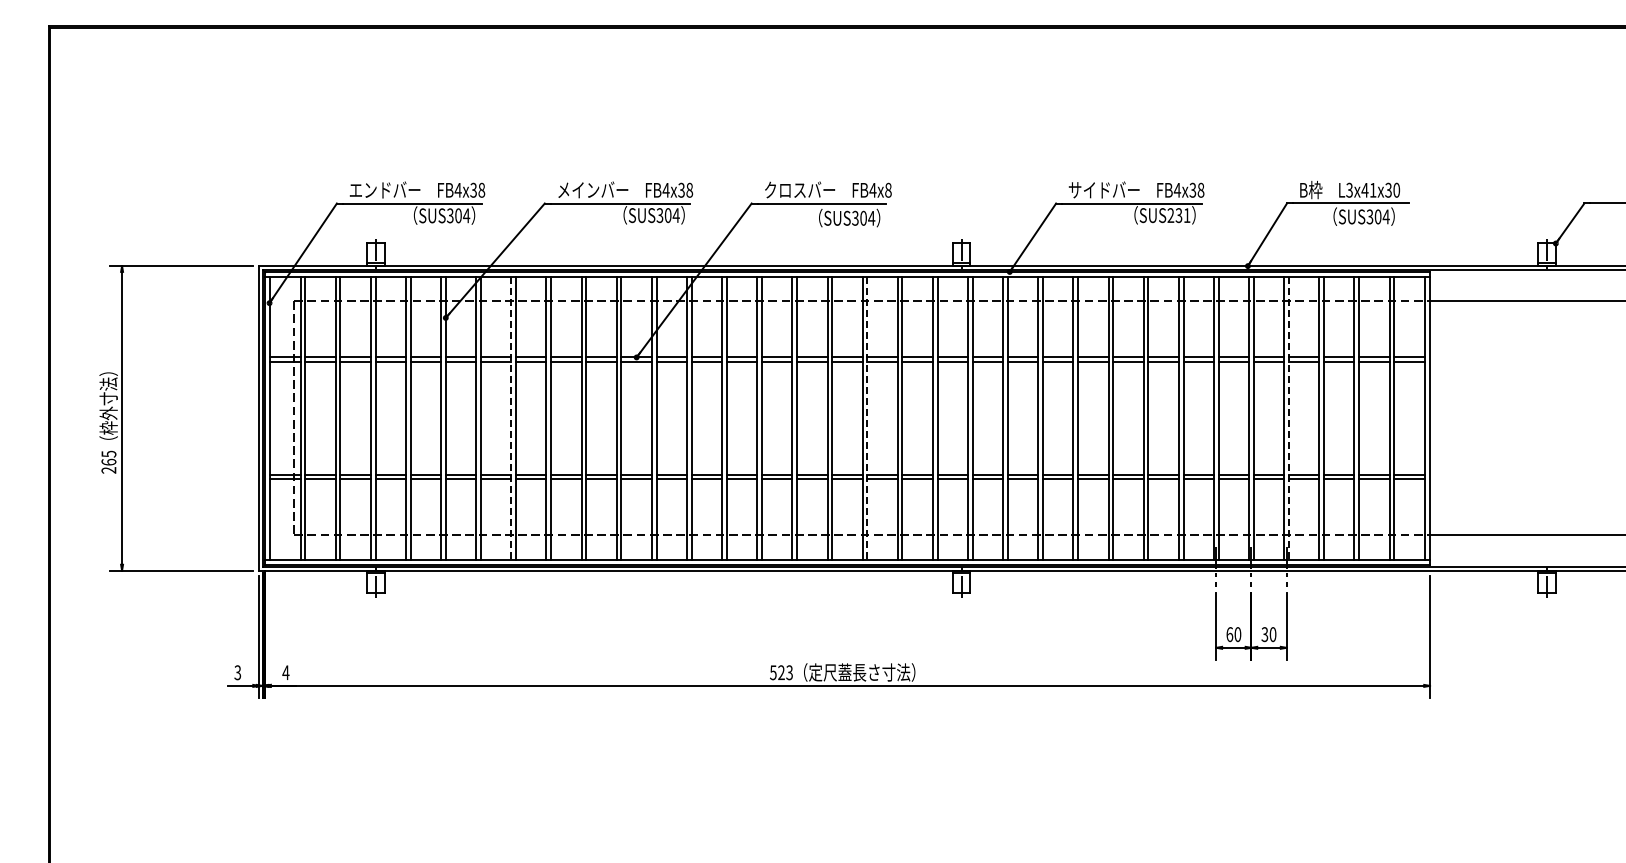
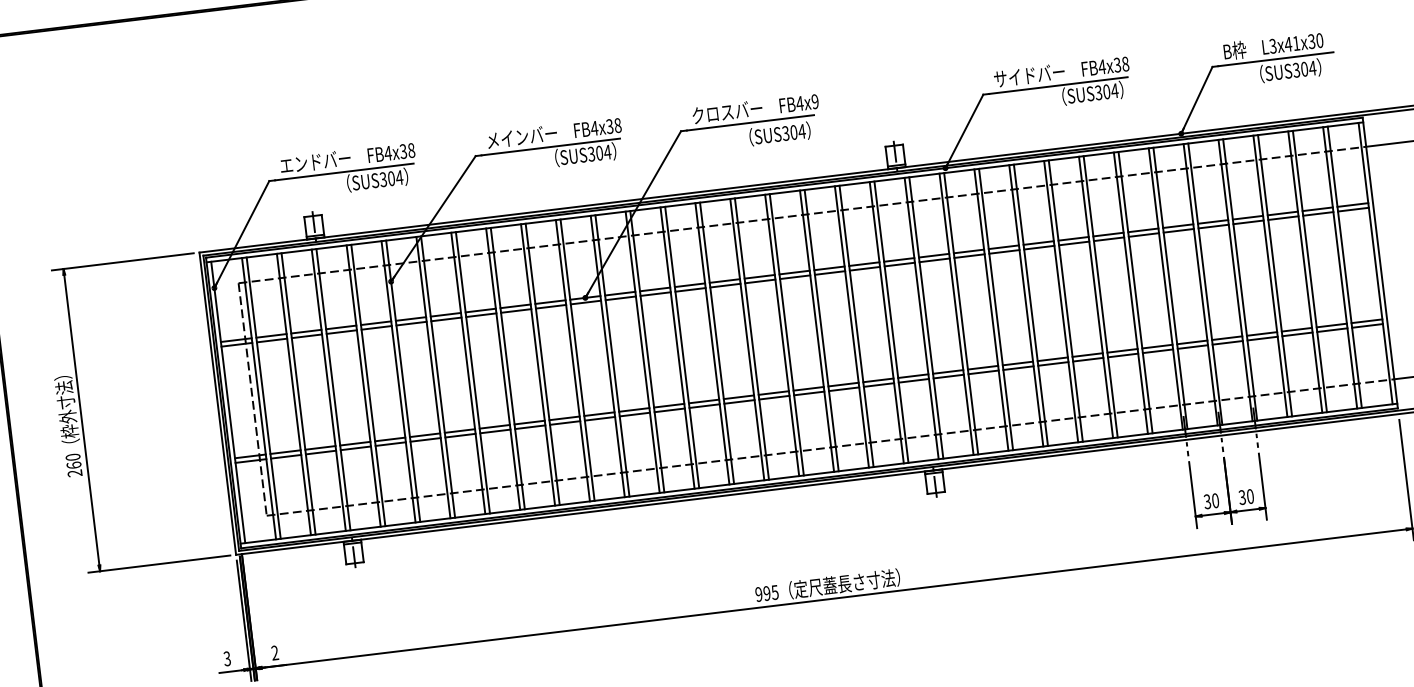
text: (888, 190) -> (815, 101), FB4x8 -> FB4x9
text: (1178, 215) -> (1106, 91), SUS231 -> SUS304
line: (511, 418) -> (468, 373), dashed -> solid
line: (867, 418) -> (821, 330), dashed -> solid
line: (1288, 418) -> (1239, 280), dashed -> solid
text: (108, 453) -> (72, 456), 265 -> 260
text: (1229, 634) -> (1207, 501), 60 -> 30
text: (285, 672) -> (274, 652), 4 -> 2
text: (781, 672) -> (767, 593), 523 -> 995

